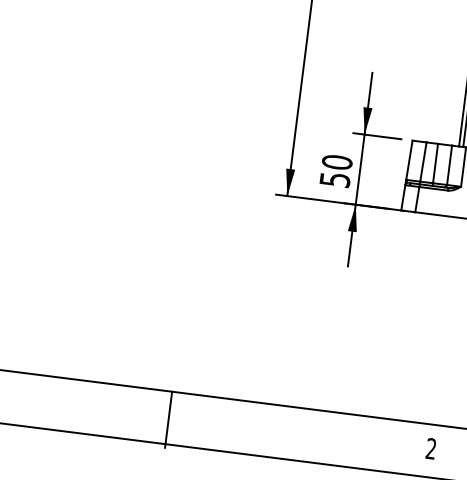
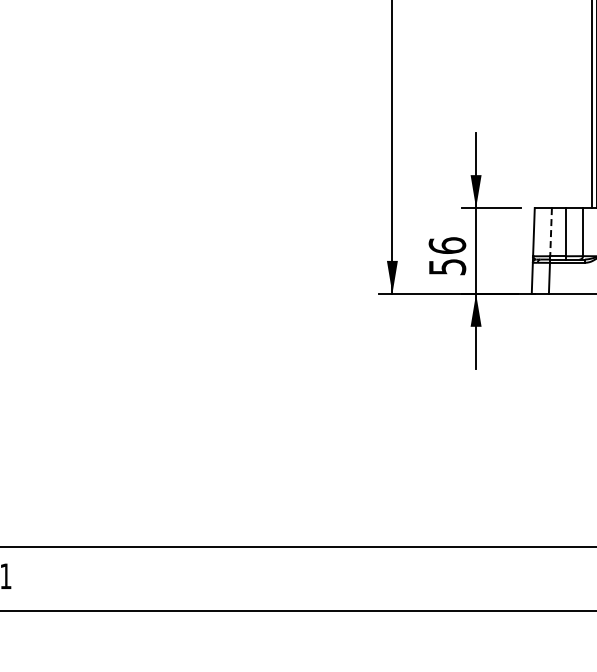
text: (336, 162) -> (446, 245), 50 -> 56
line: (423, 162) -> (551, 232), solid -> dashed
line: (168, 419) -> (283, 580), removed

